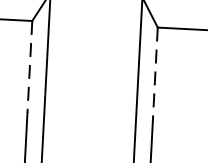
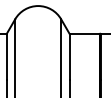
line: (29, 68) -> (6, 57), dashed -> solid
line: (155, 74) -> (69, 57), dashed -> solid

